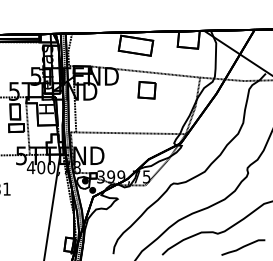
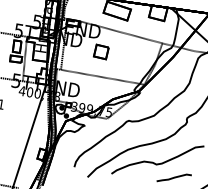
part: (146, 90) -> (100, 52), moved

